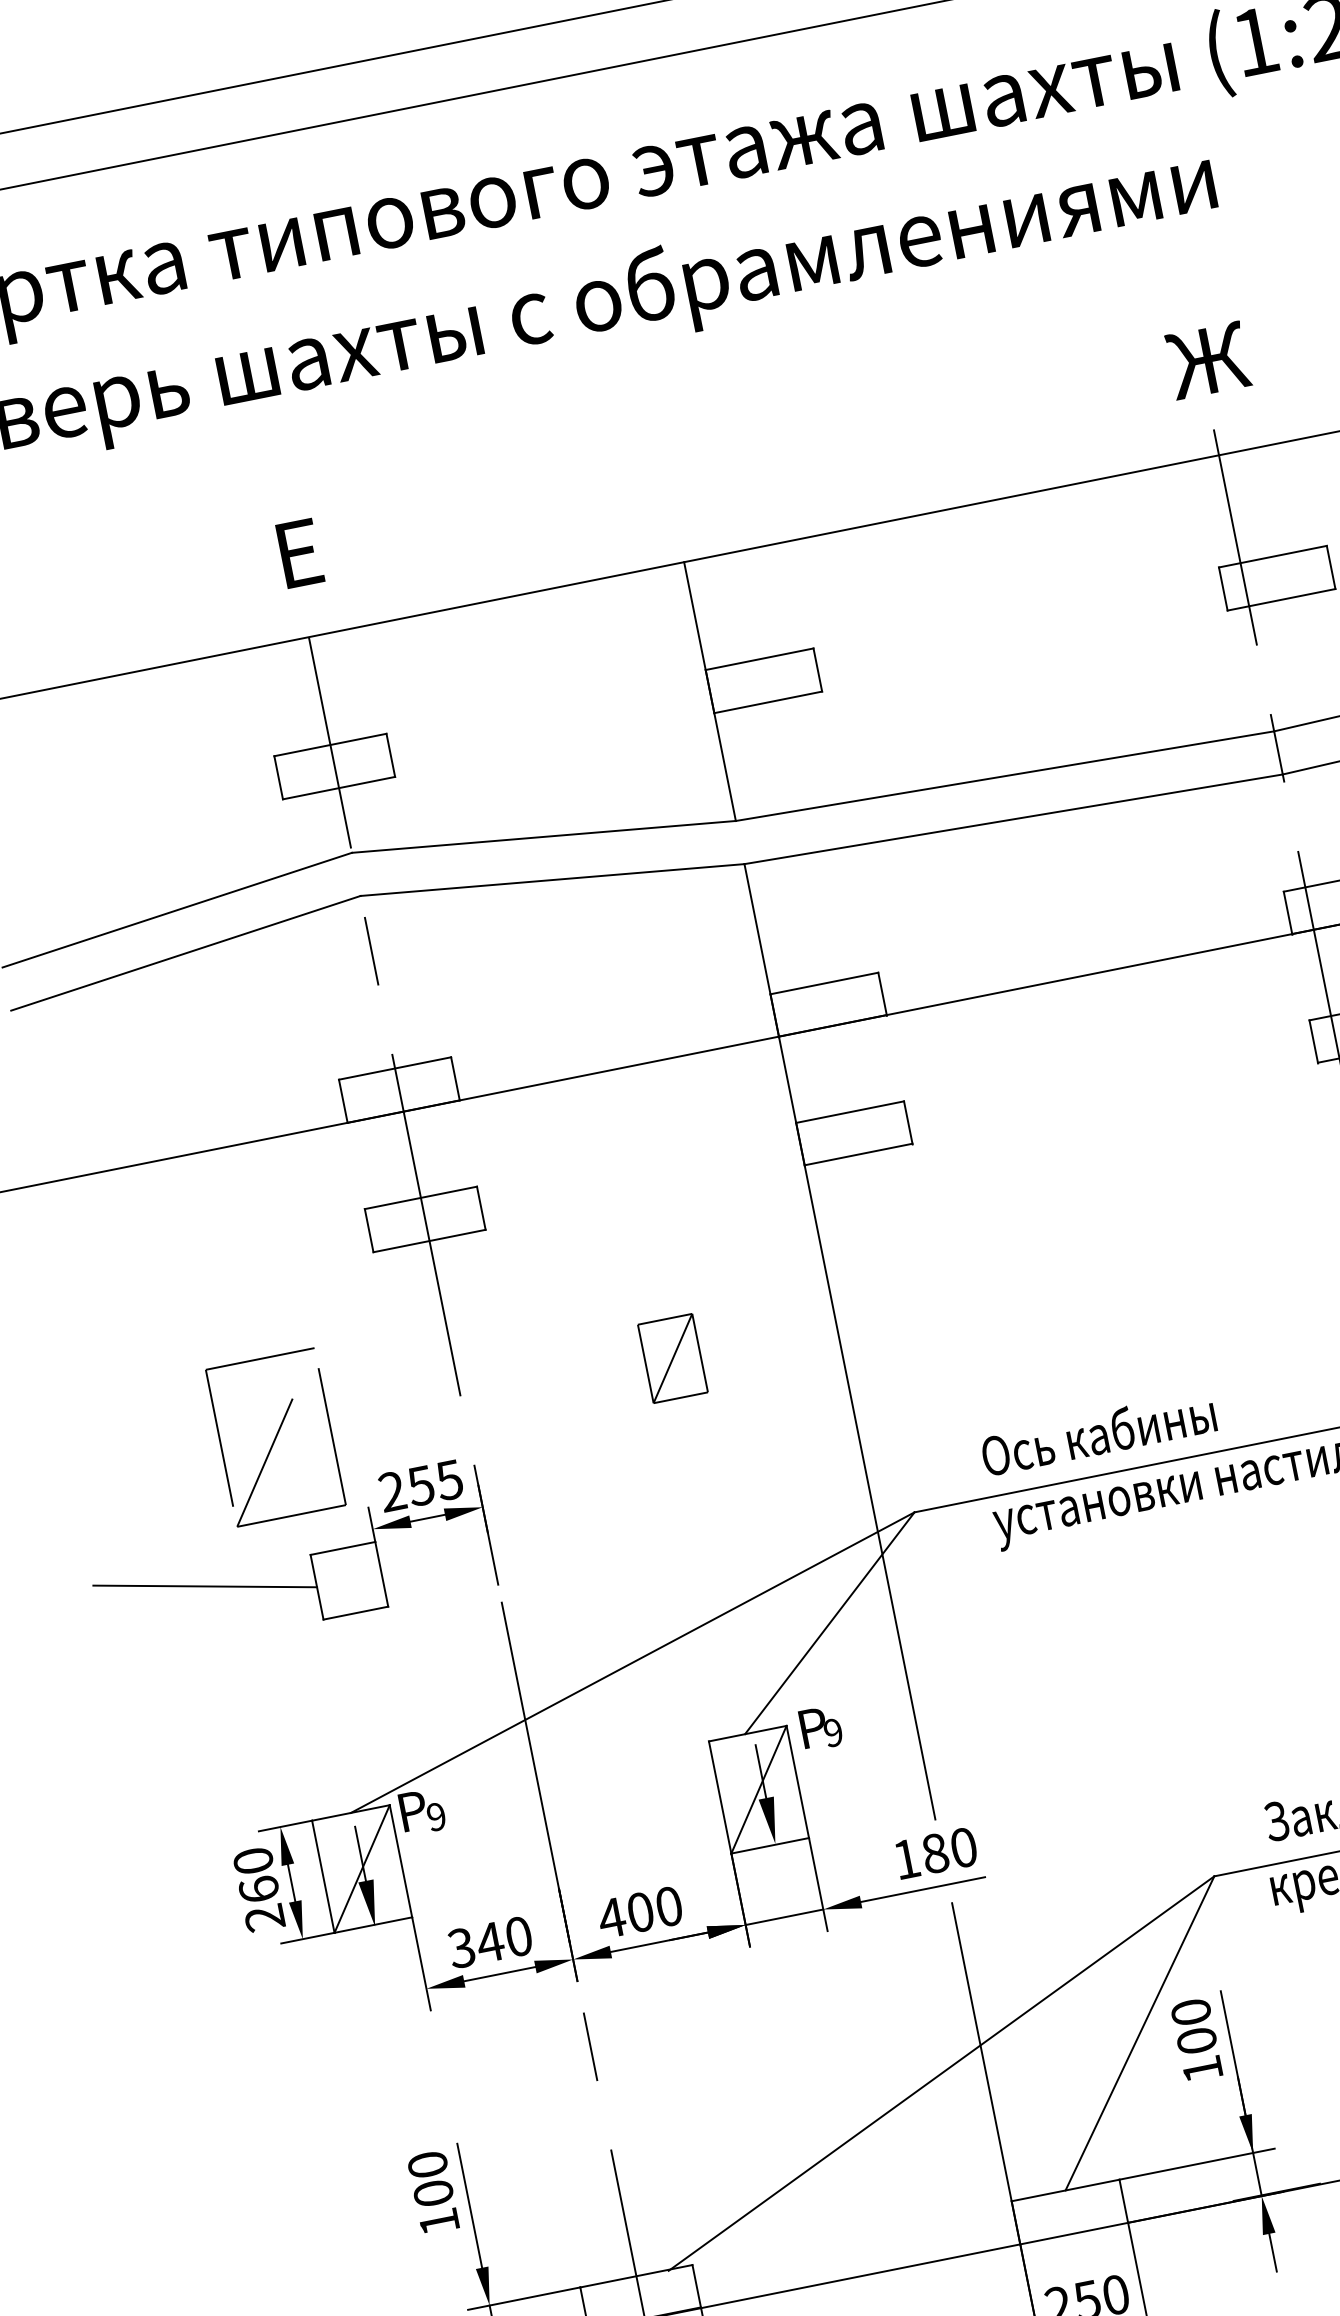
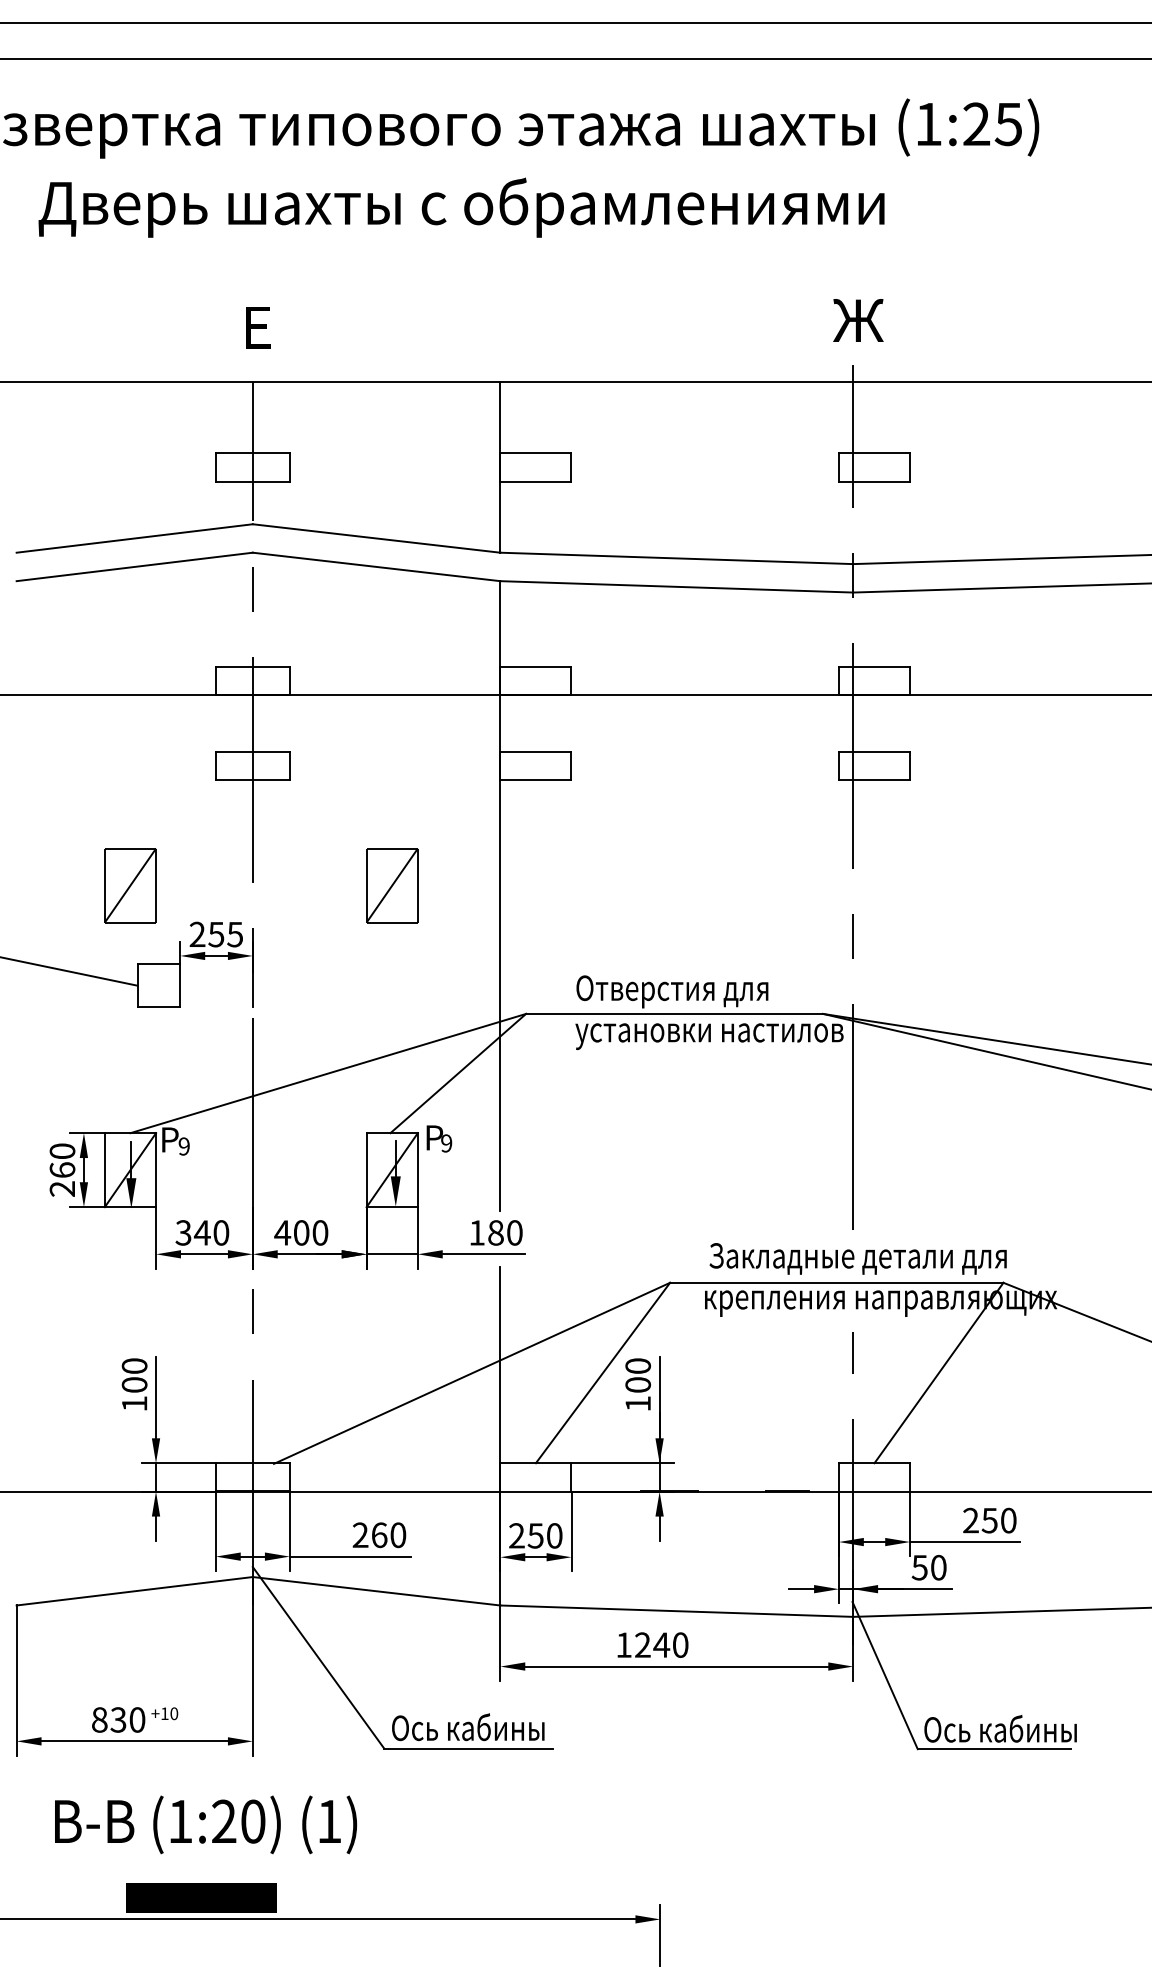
part: (673, 1358) -> (392, 885), size x1.43
text: (1143, 1429) -> (681, 990), Ось кабины -> Отверстия для
part: (275, 1437) -> (130, 885), size x0.71

